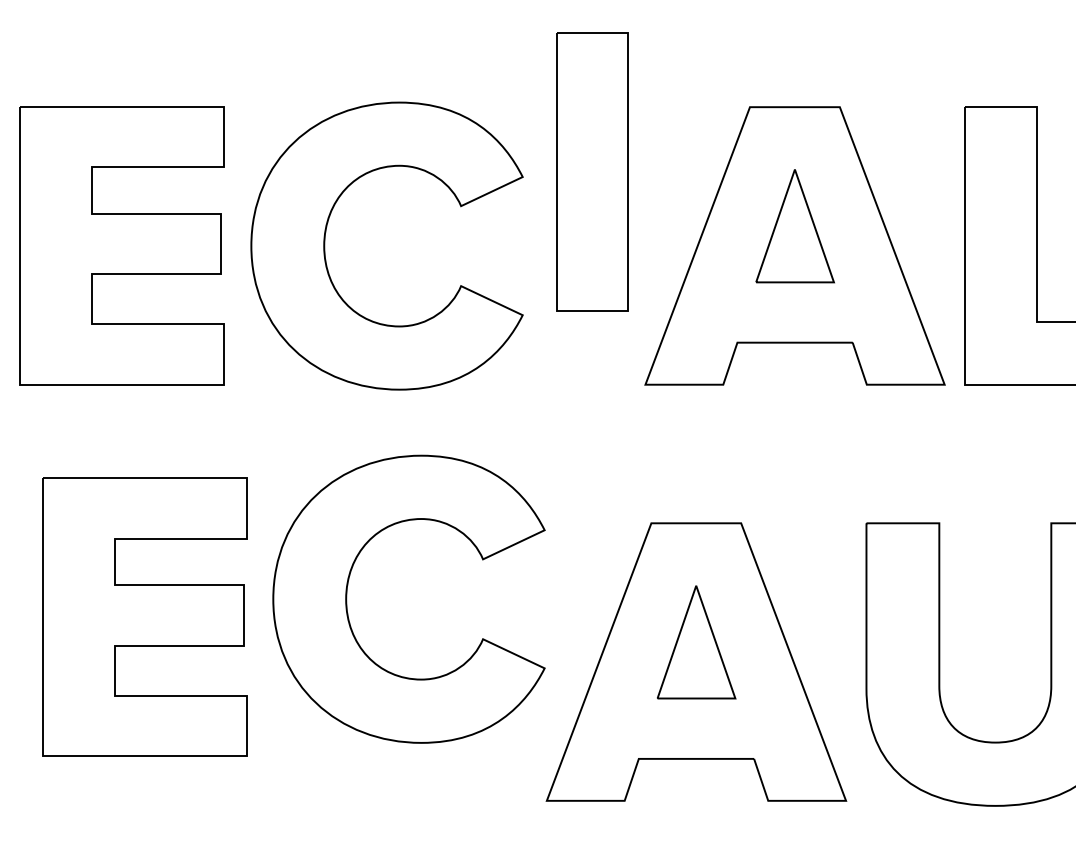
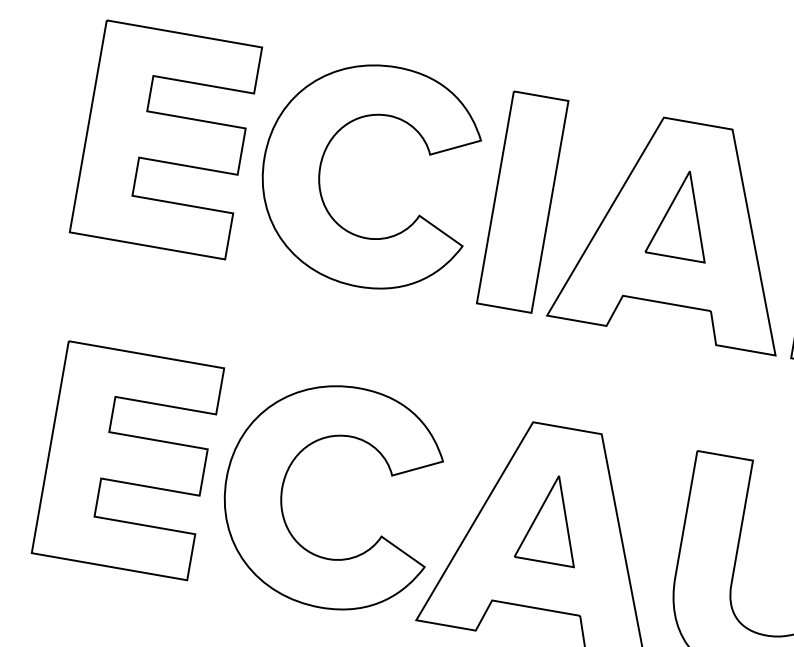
part: (592, 171) -> (522, 201), moved
part: (347, 598) -> (283, 487), moved
part: (144, 616) -> (127, 460), moved

